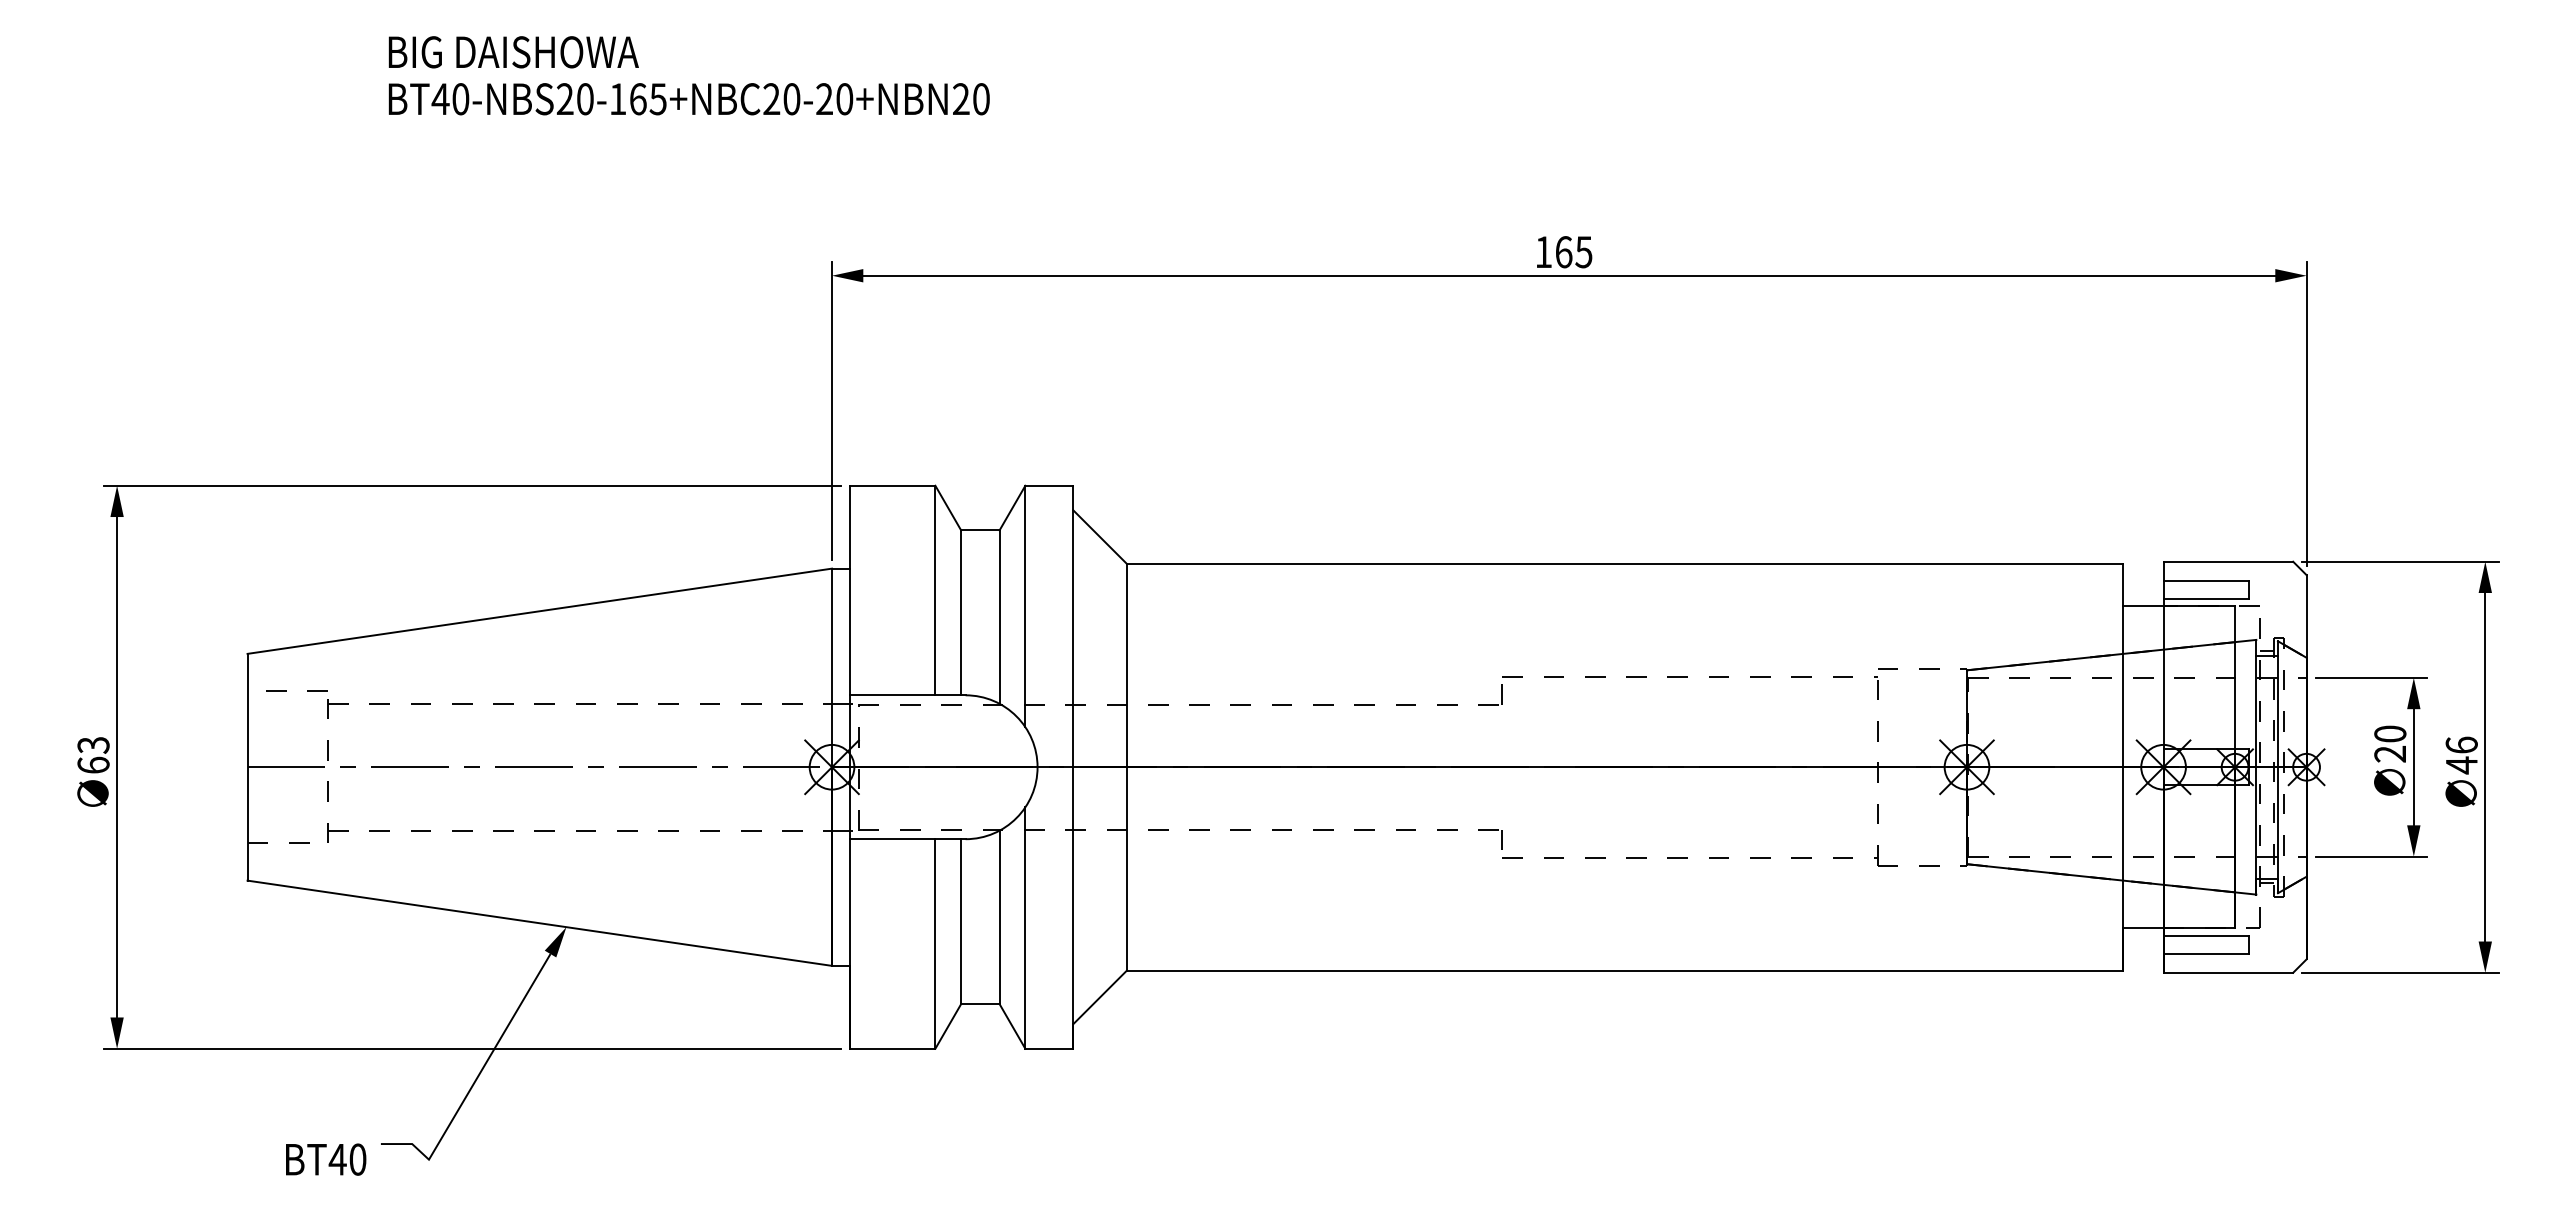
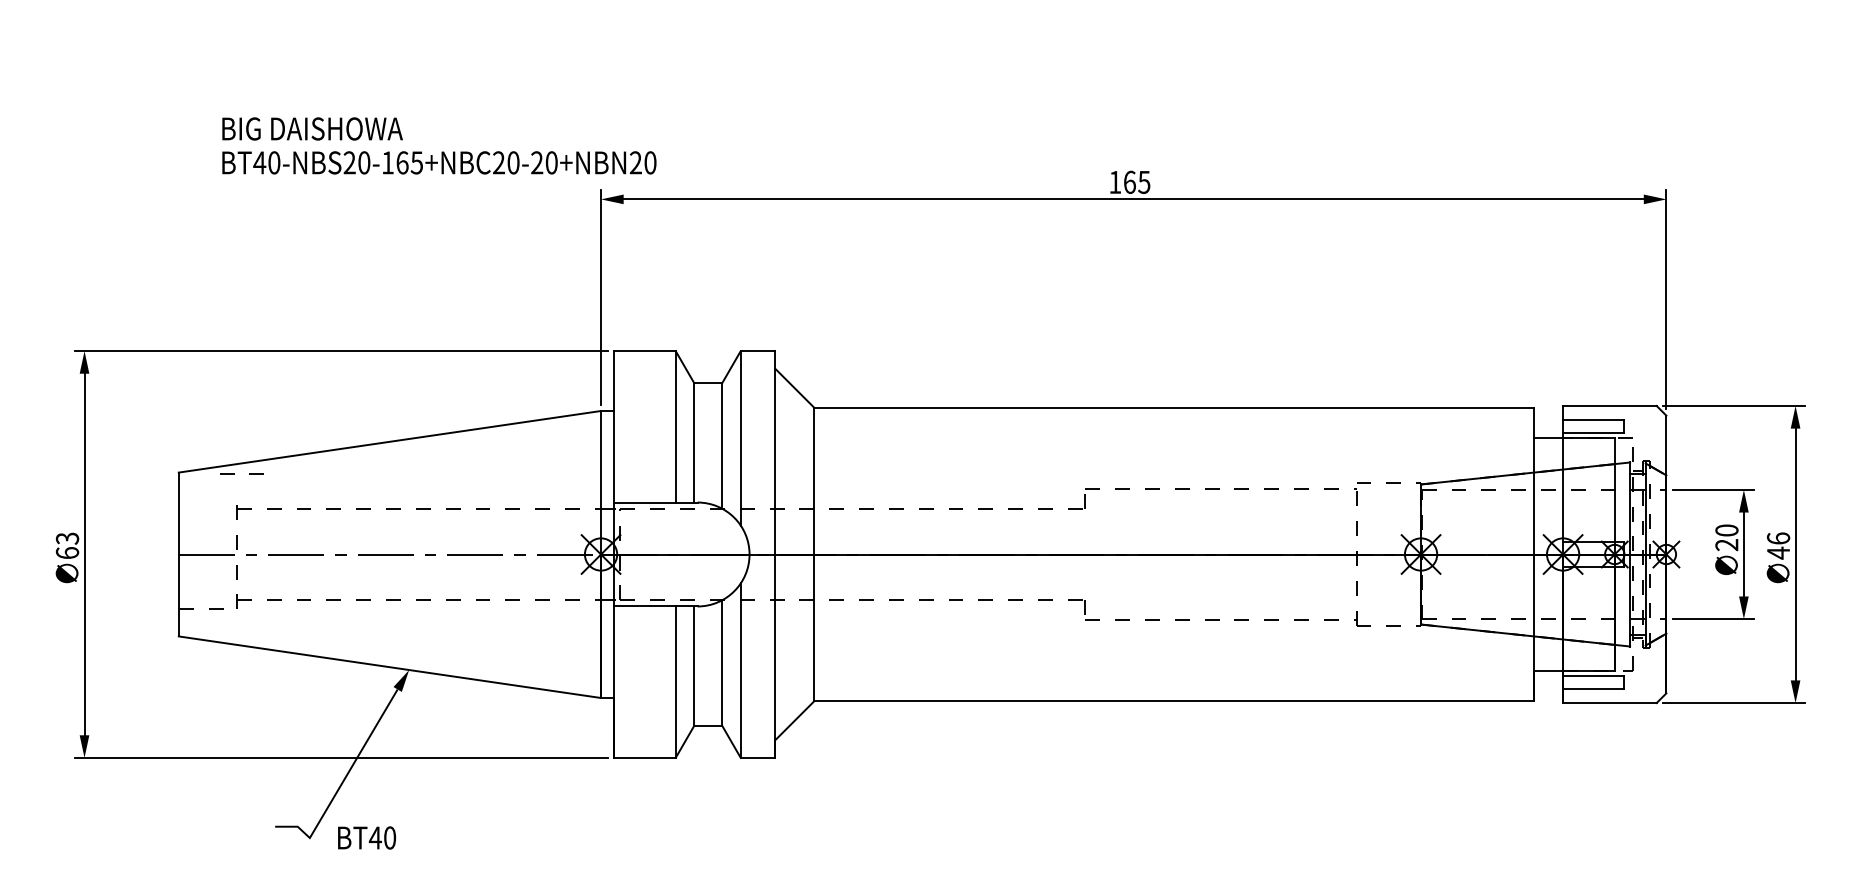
text: (688, 75) -> (438, 145), moved
line: (286, 690) -> (234, 473), moved
text: (326, 1159) -> (367, 837), moved

